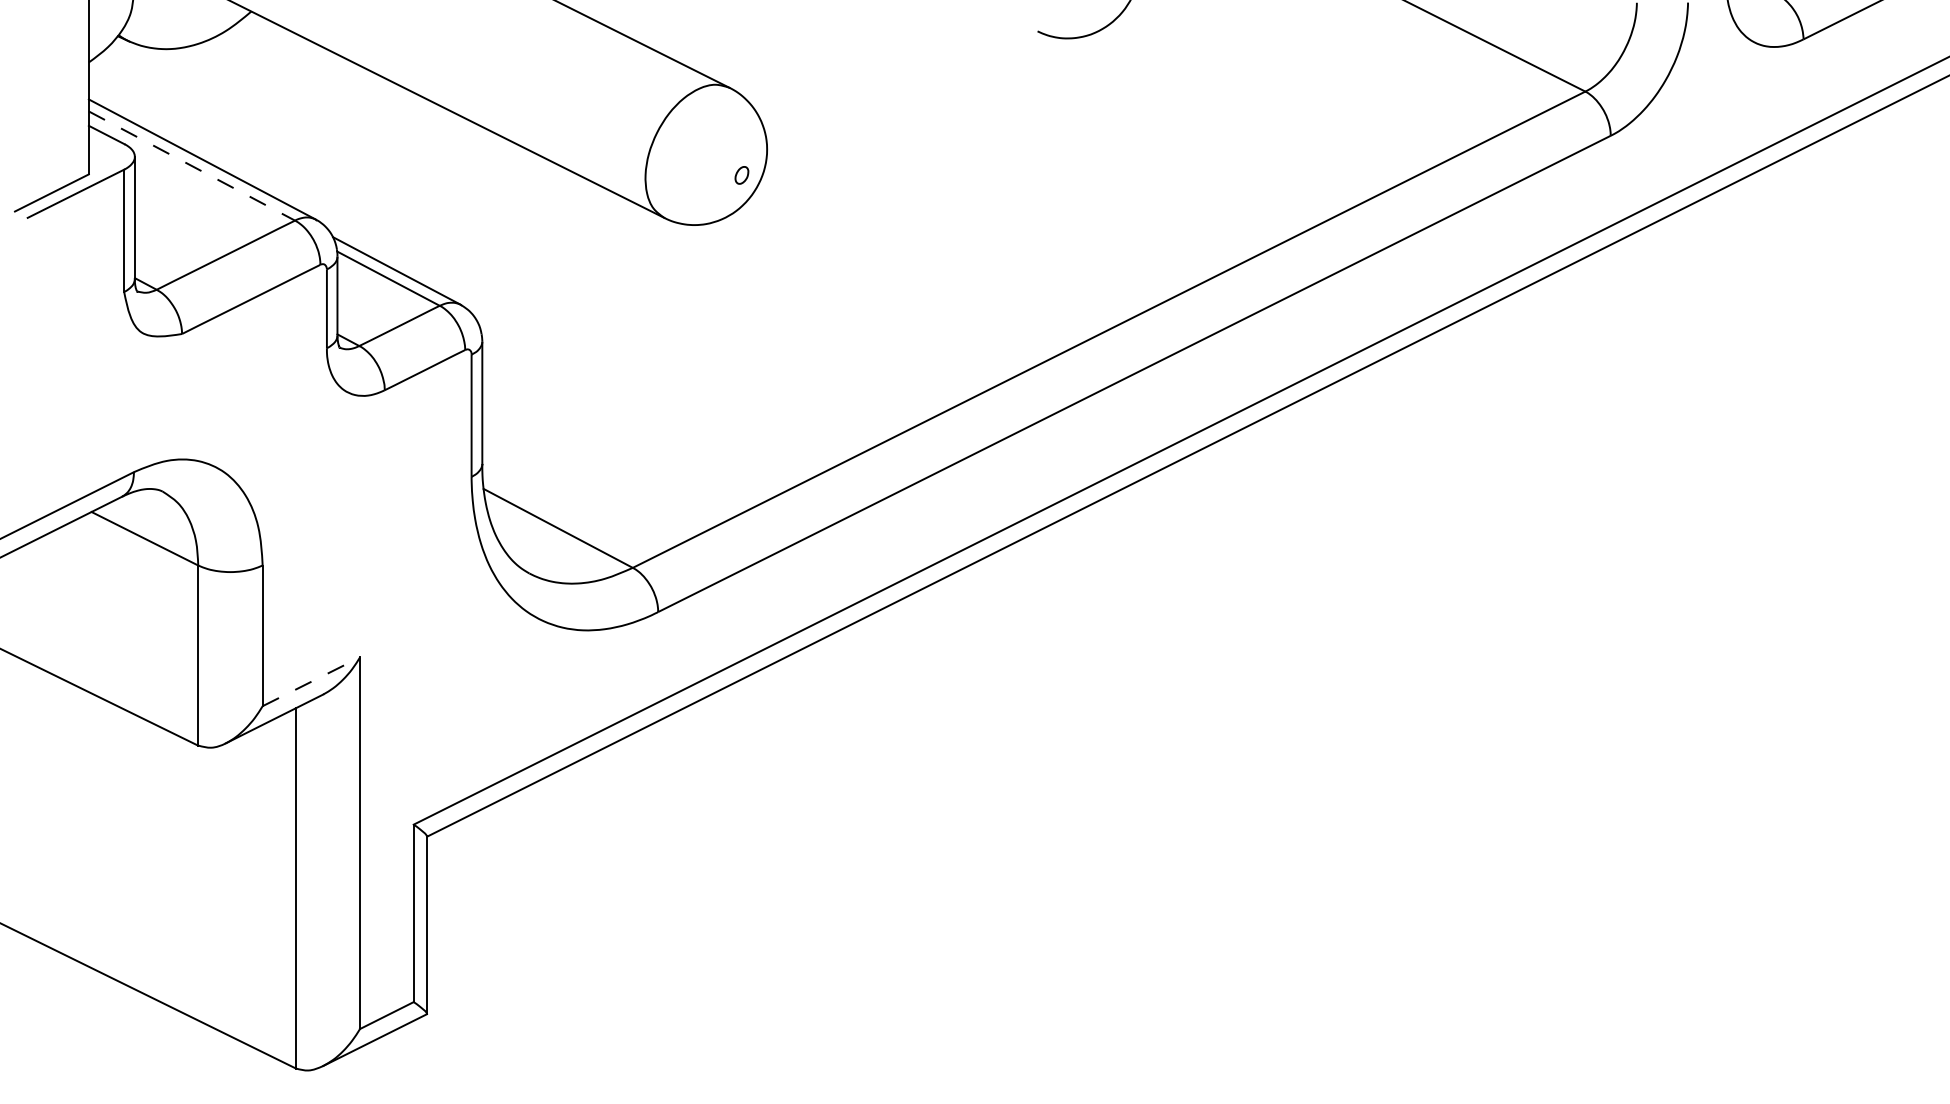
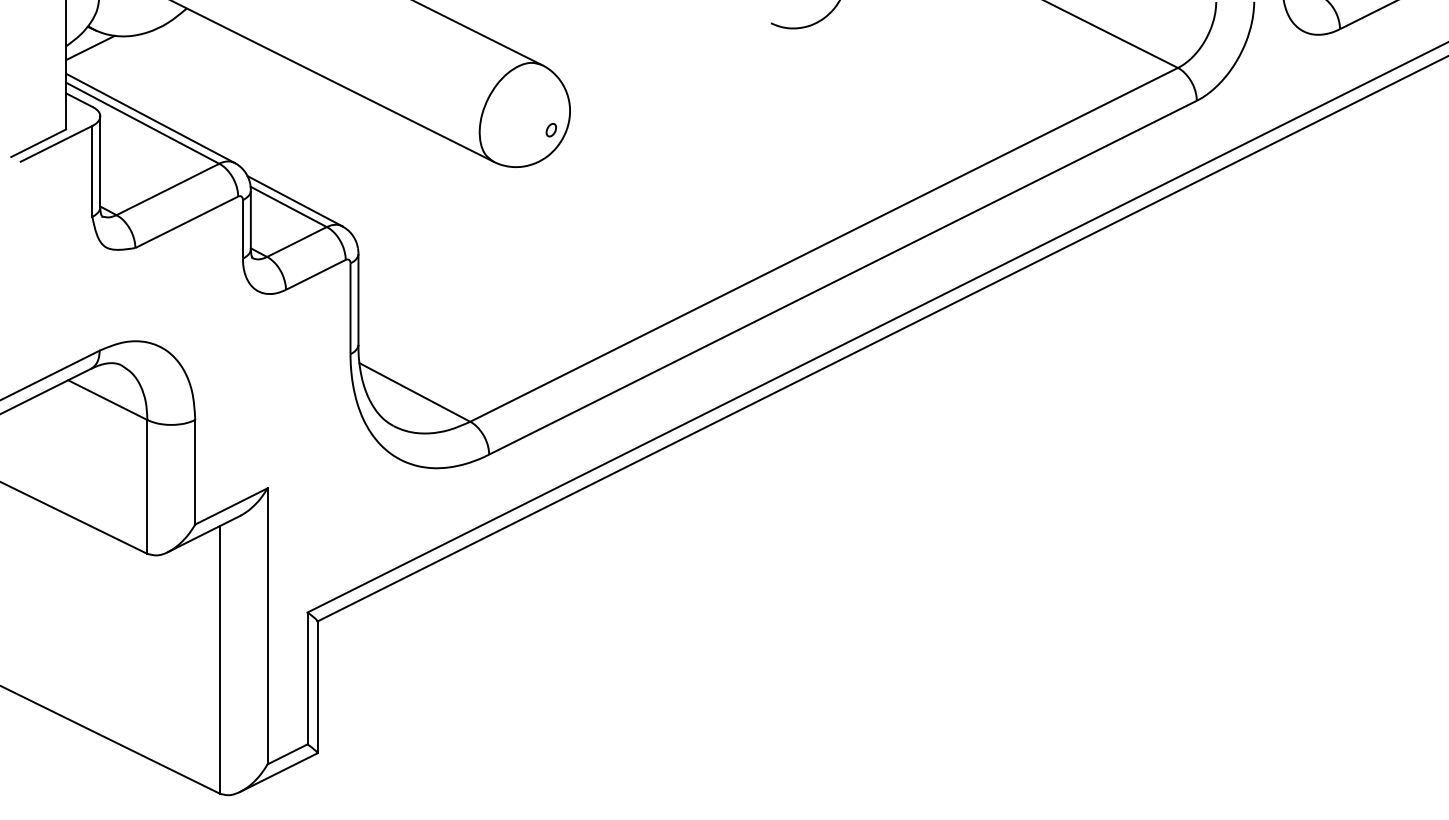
line: (121, 64) -> (90, 47), added
line: (191, 166) -> (142, 123), dashed -> solid
line: (311, 681) -> (231, 506), dashed -> solid

